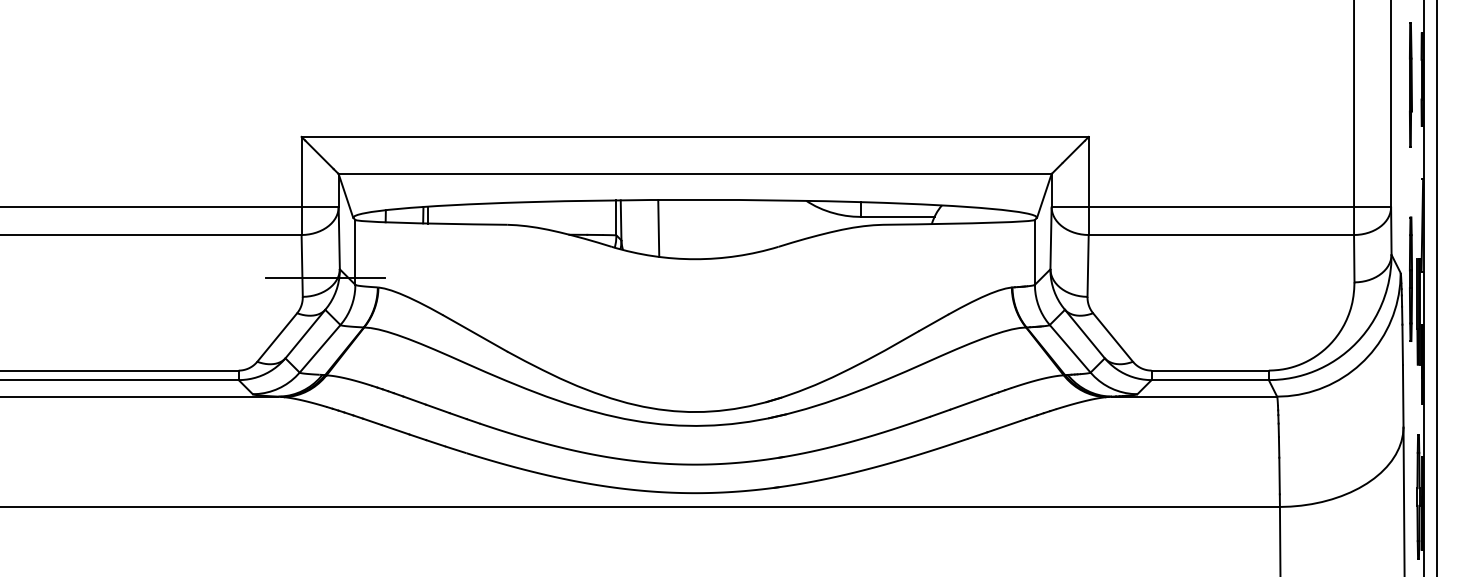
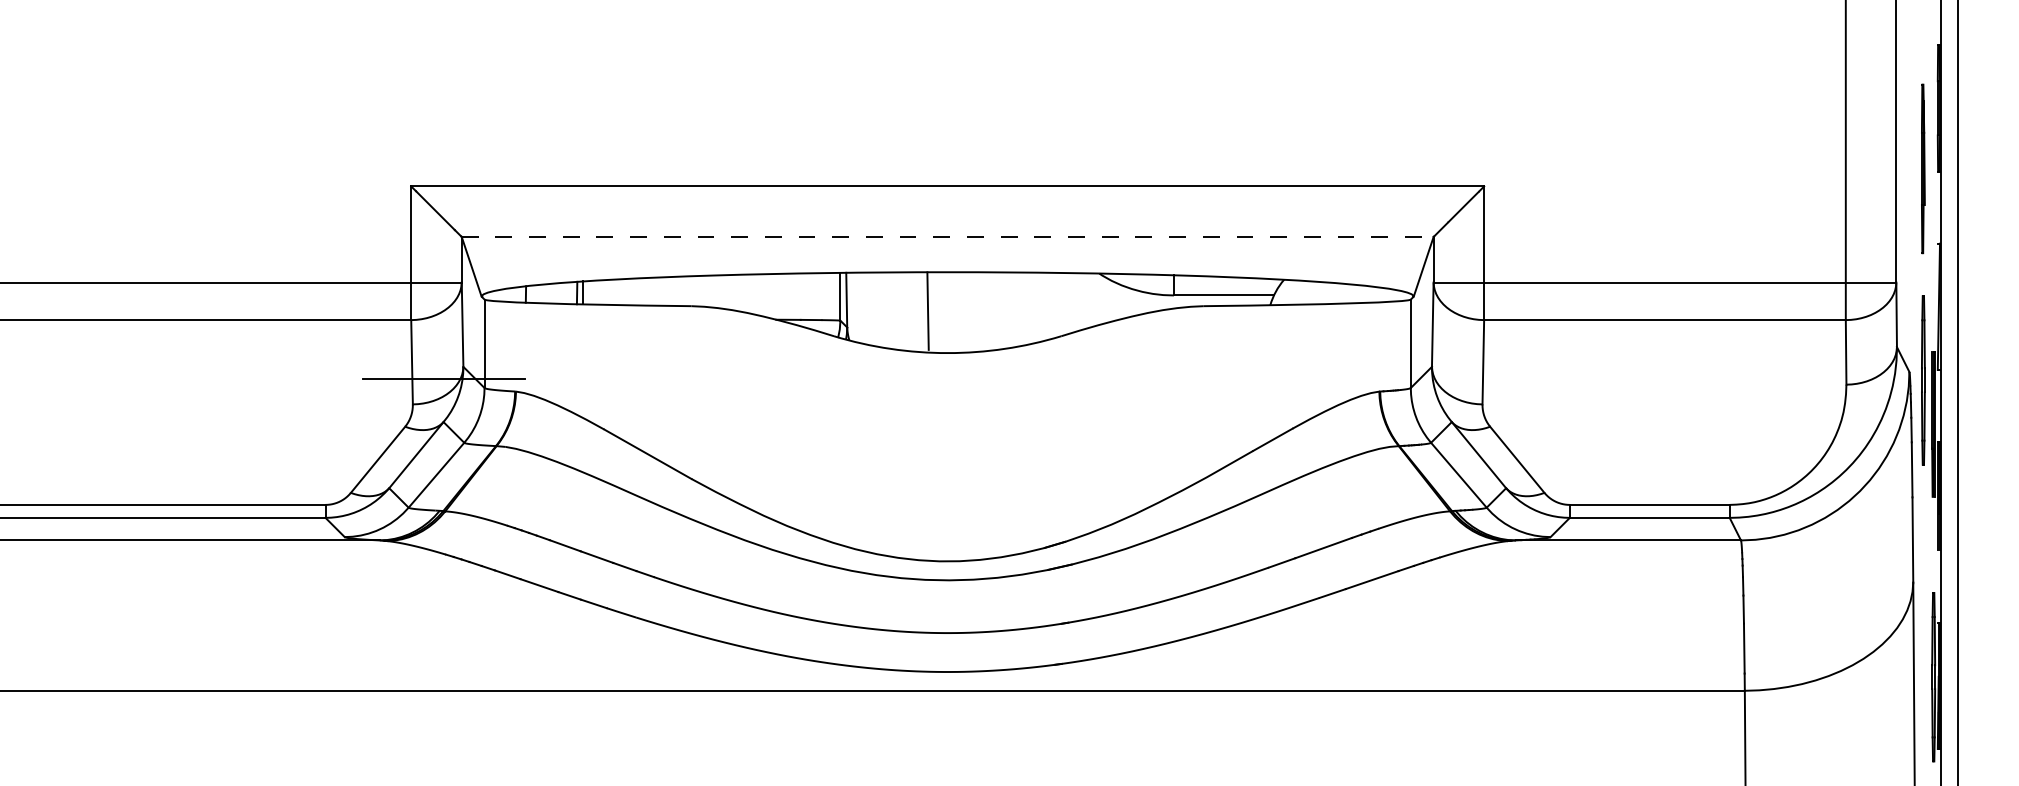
line: (1410, 84) -> (1922, 168), moved
line: (695, 173) -> (948, 236), solid -> dashed
line: (658, 228) -> (927, 311), moved

